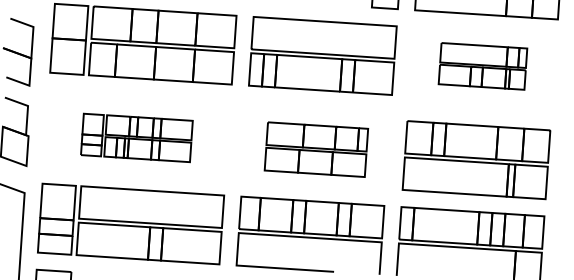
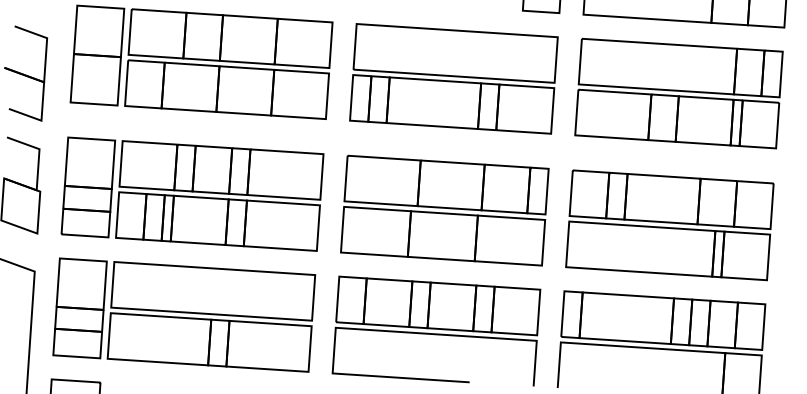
part: (482, 66) -> (678, 93), size x1.67
part: (136, 137) -> (192, 193), size x1.67
part: (316, 149) -> (444, 210), size x1.43

